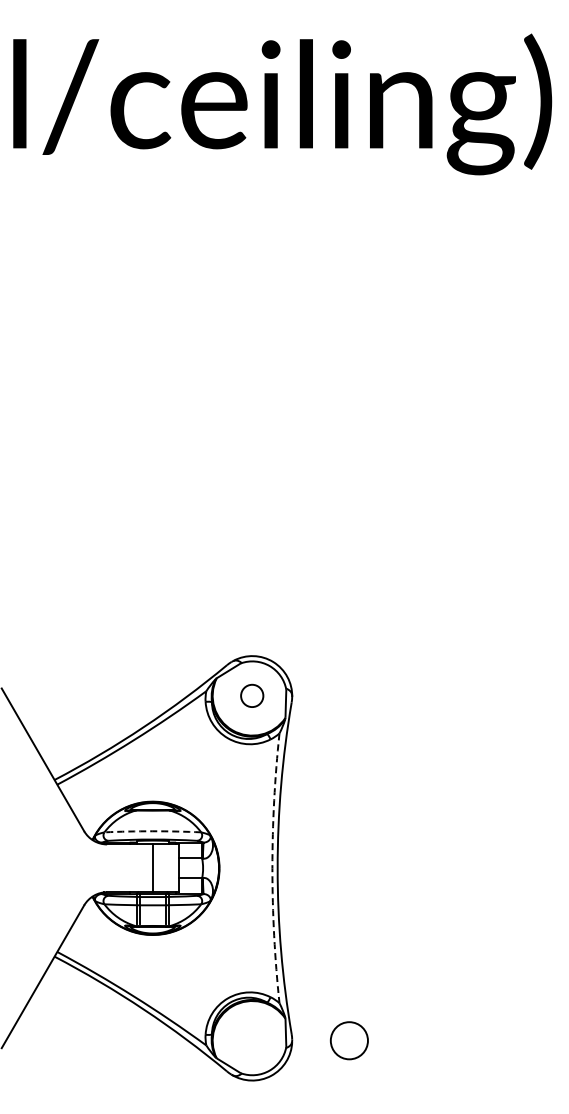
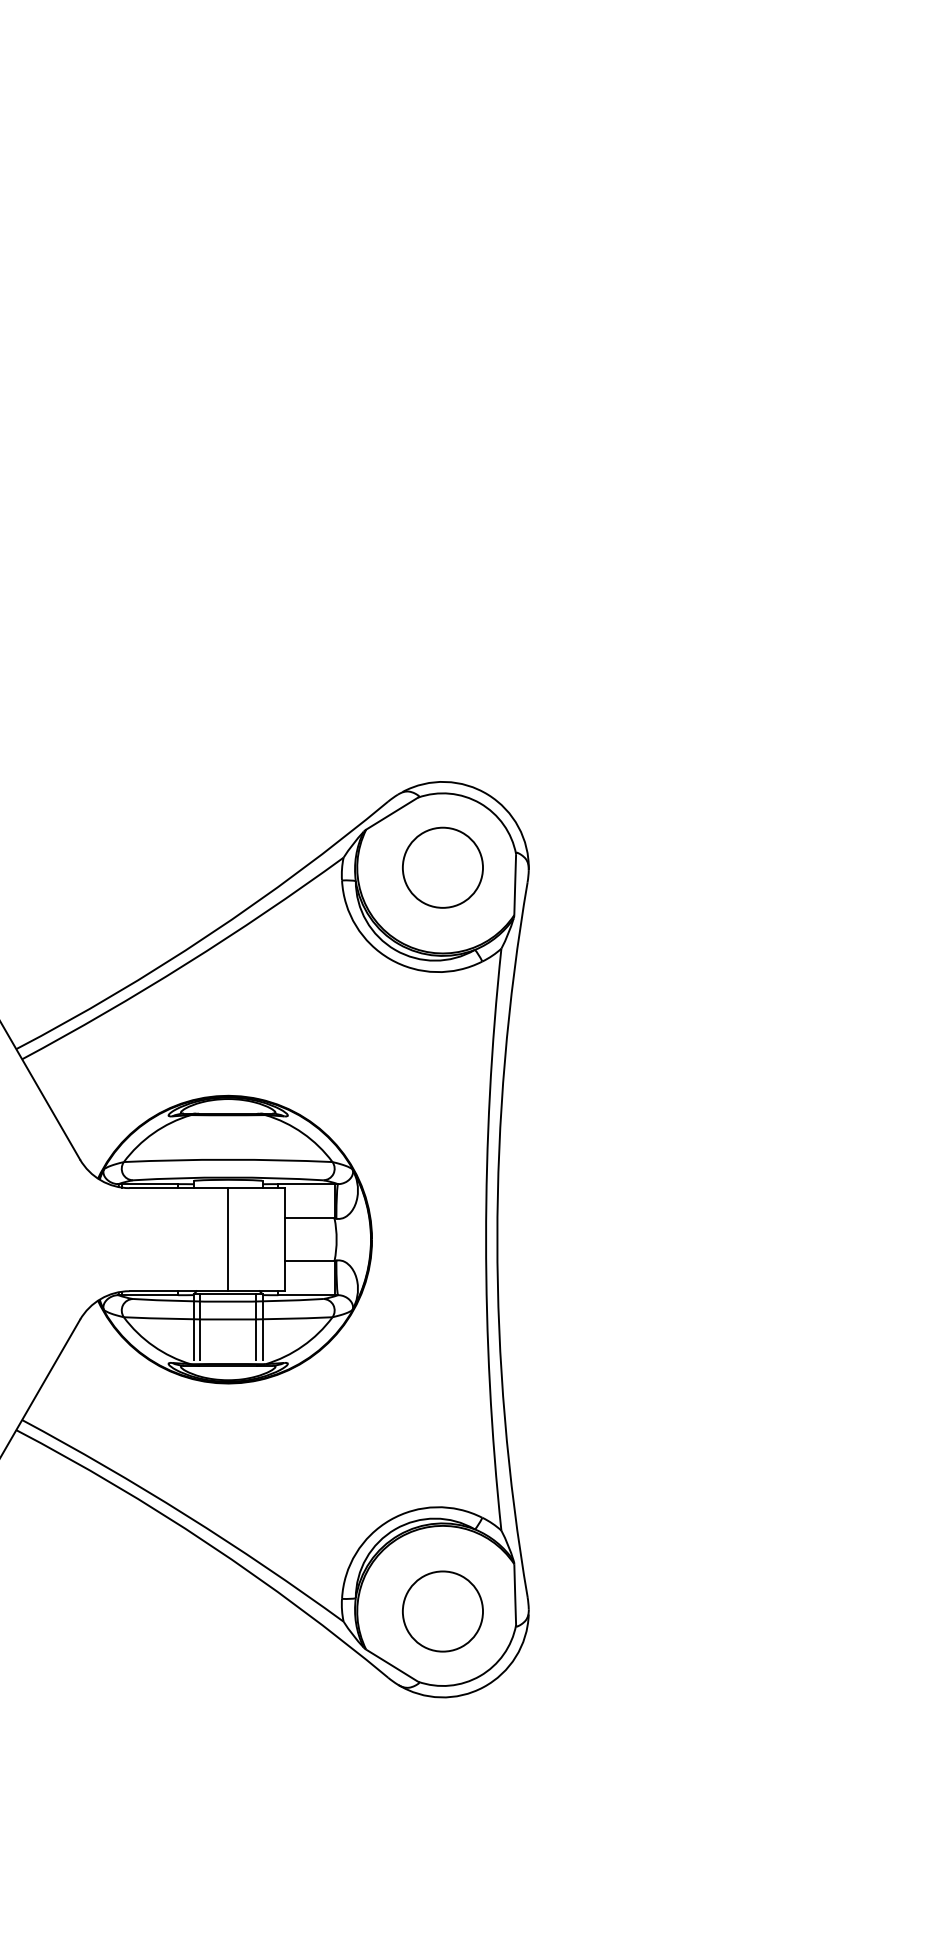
circle: (251, 695) -> (440, 866), size x1.67
arc: (152, 831) -> (227, 1160), dashed -> solid
arc: (272, 868) -> (486, 1240), dashed -> solid
circle: (348, 1040) -> (440, 1610), moved

